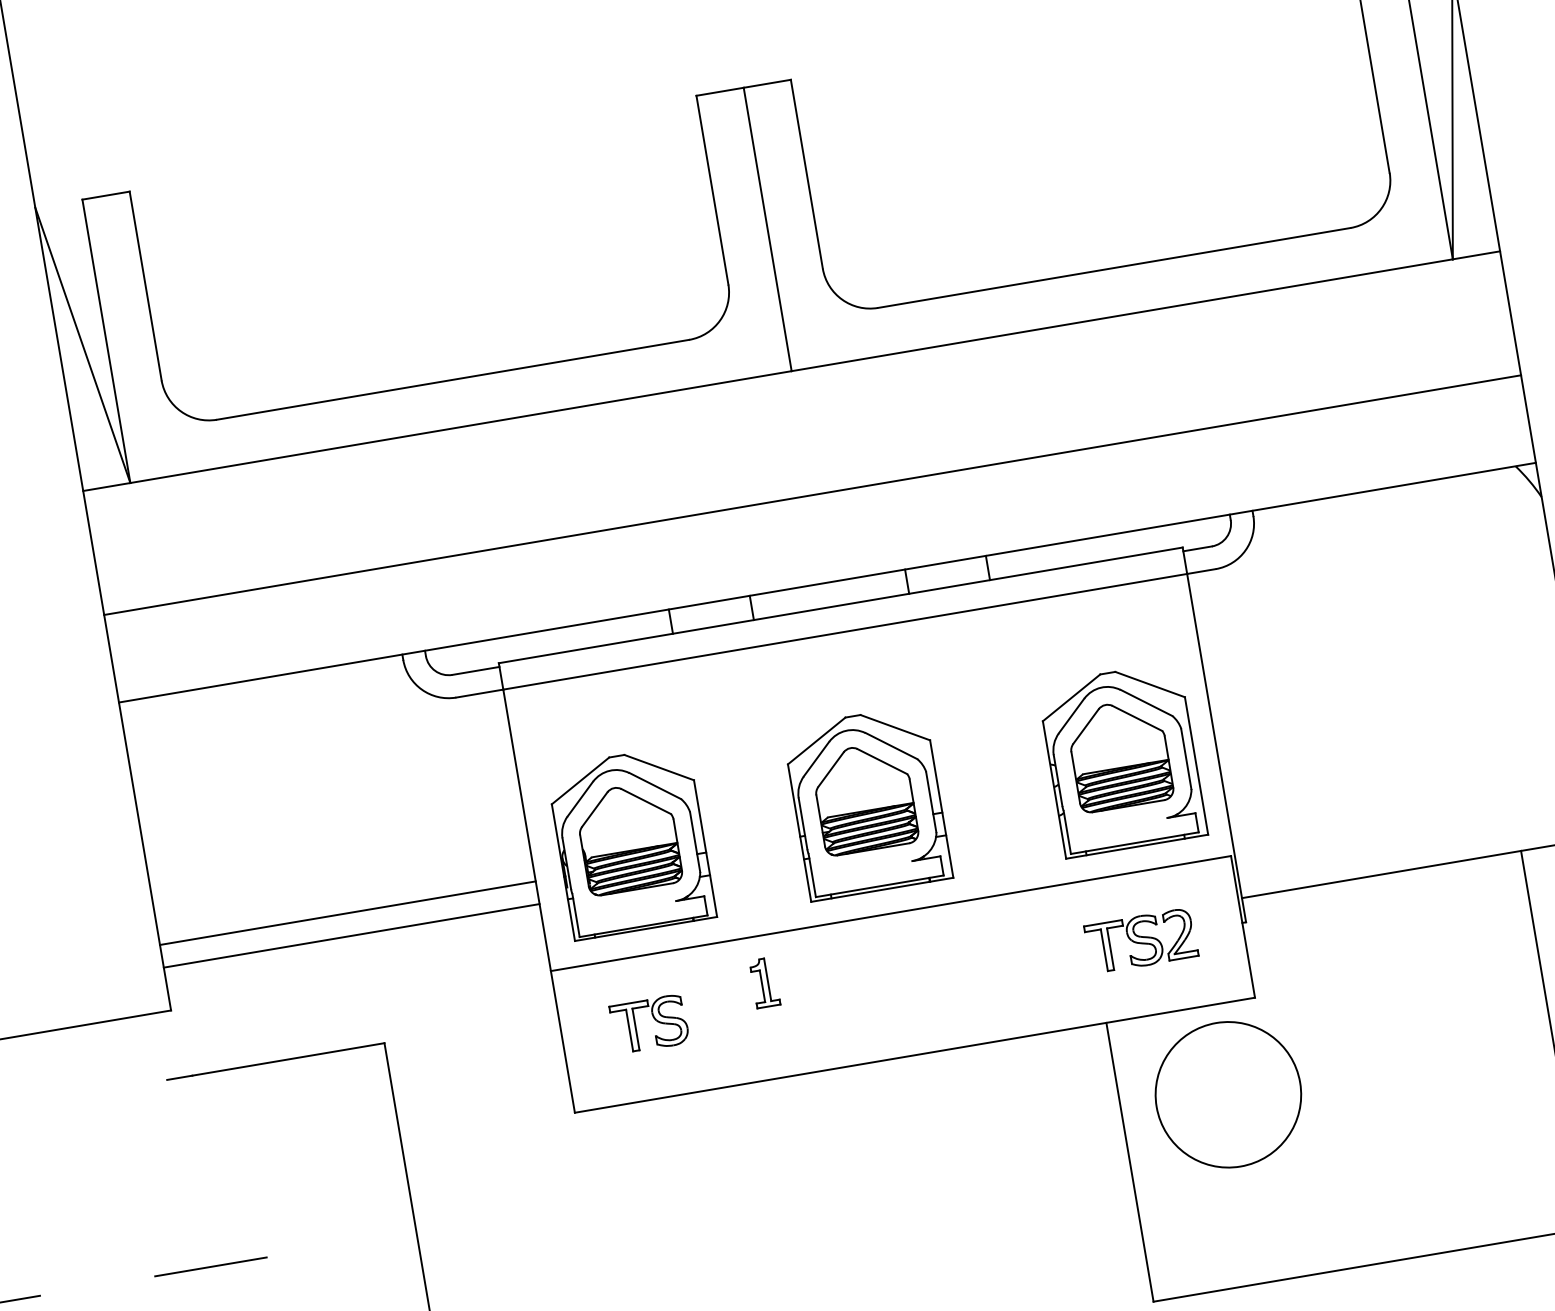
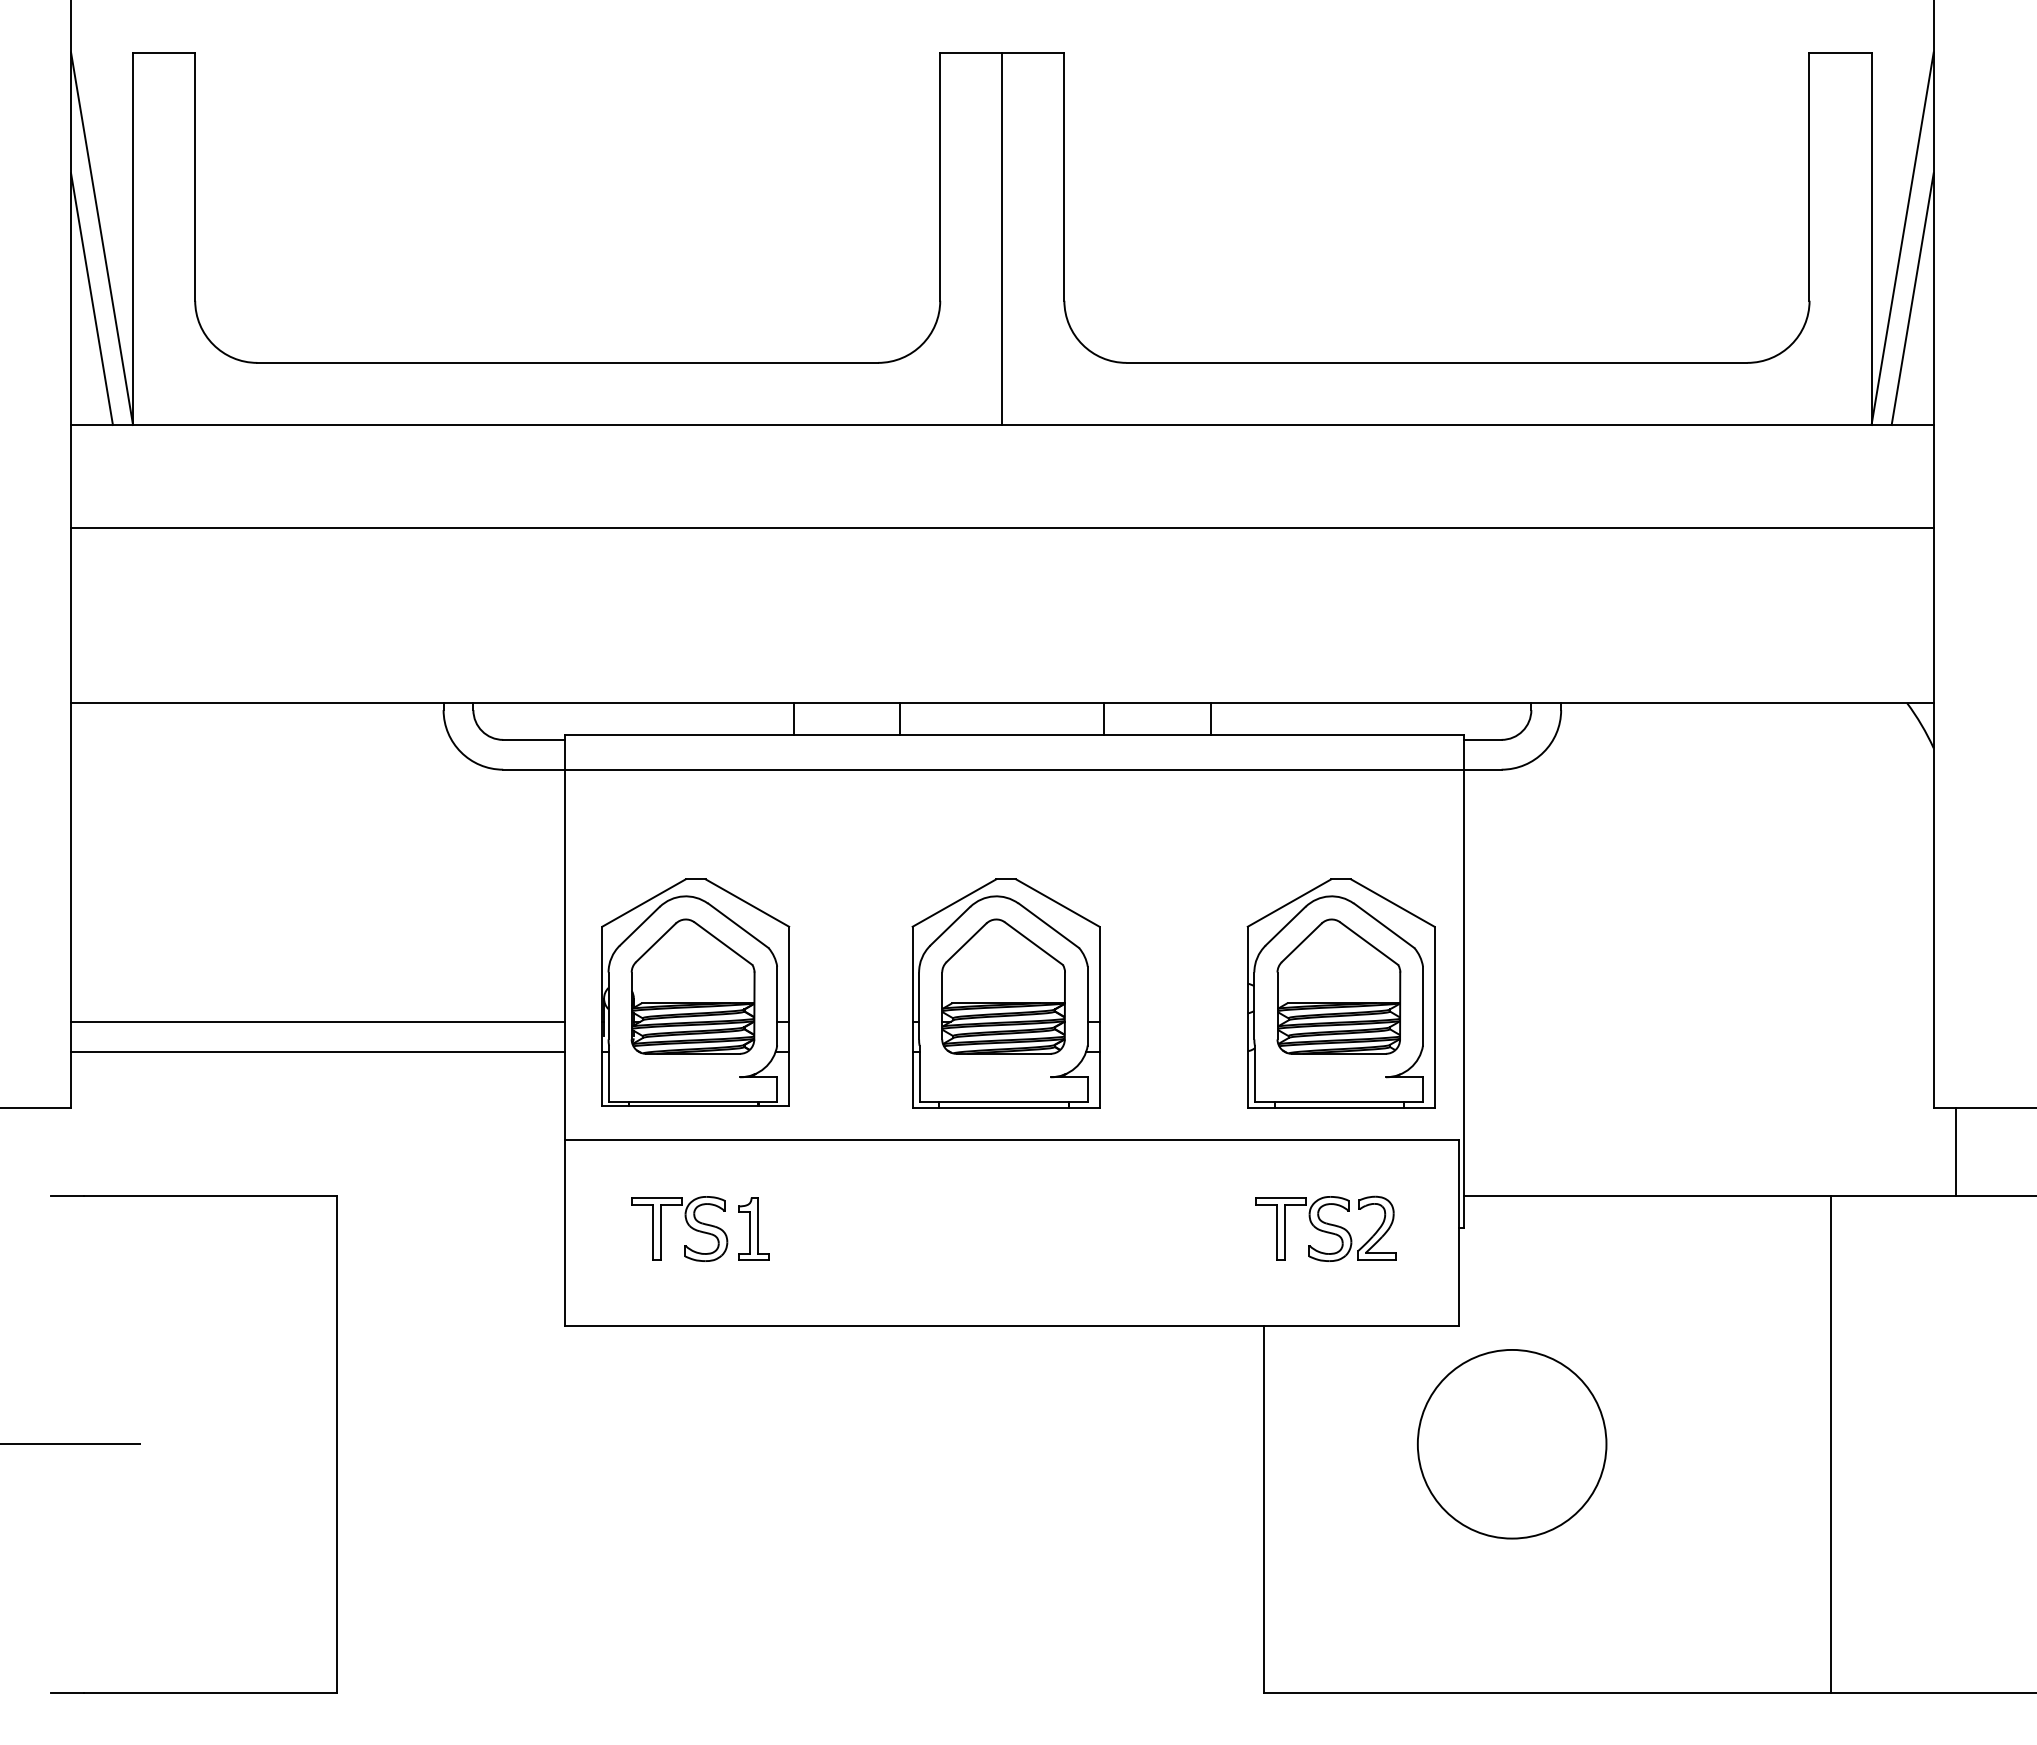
line: (1467, 158) -> (1912, 299), added
line: (82, 392) -> (91, 299), added
line: (812, 495) -> (1002, 528), moved
part: (764, 982) -> (753, 1228), moved
circle: (1228, 1094) -> (1512, 1444), moved

